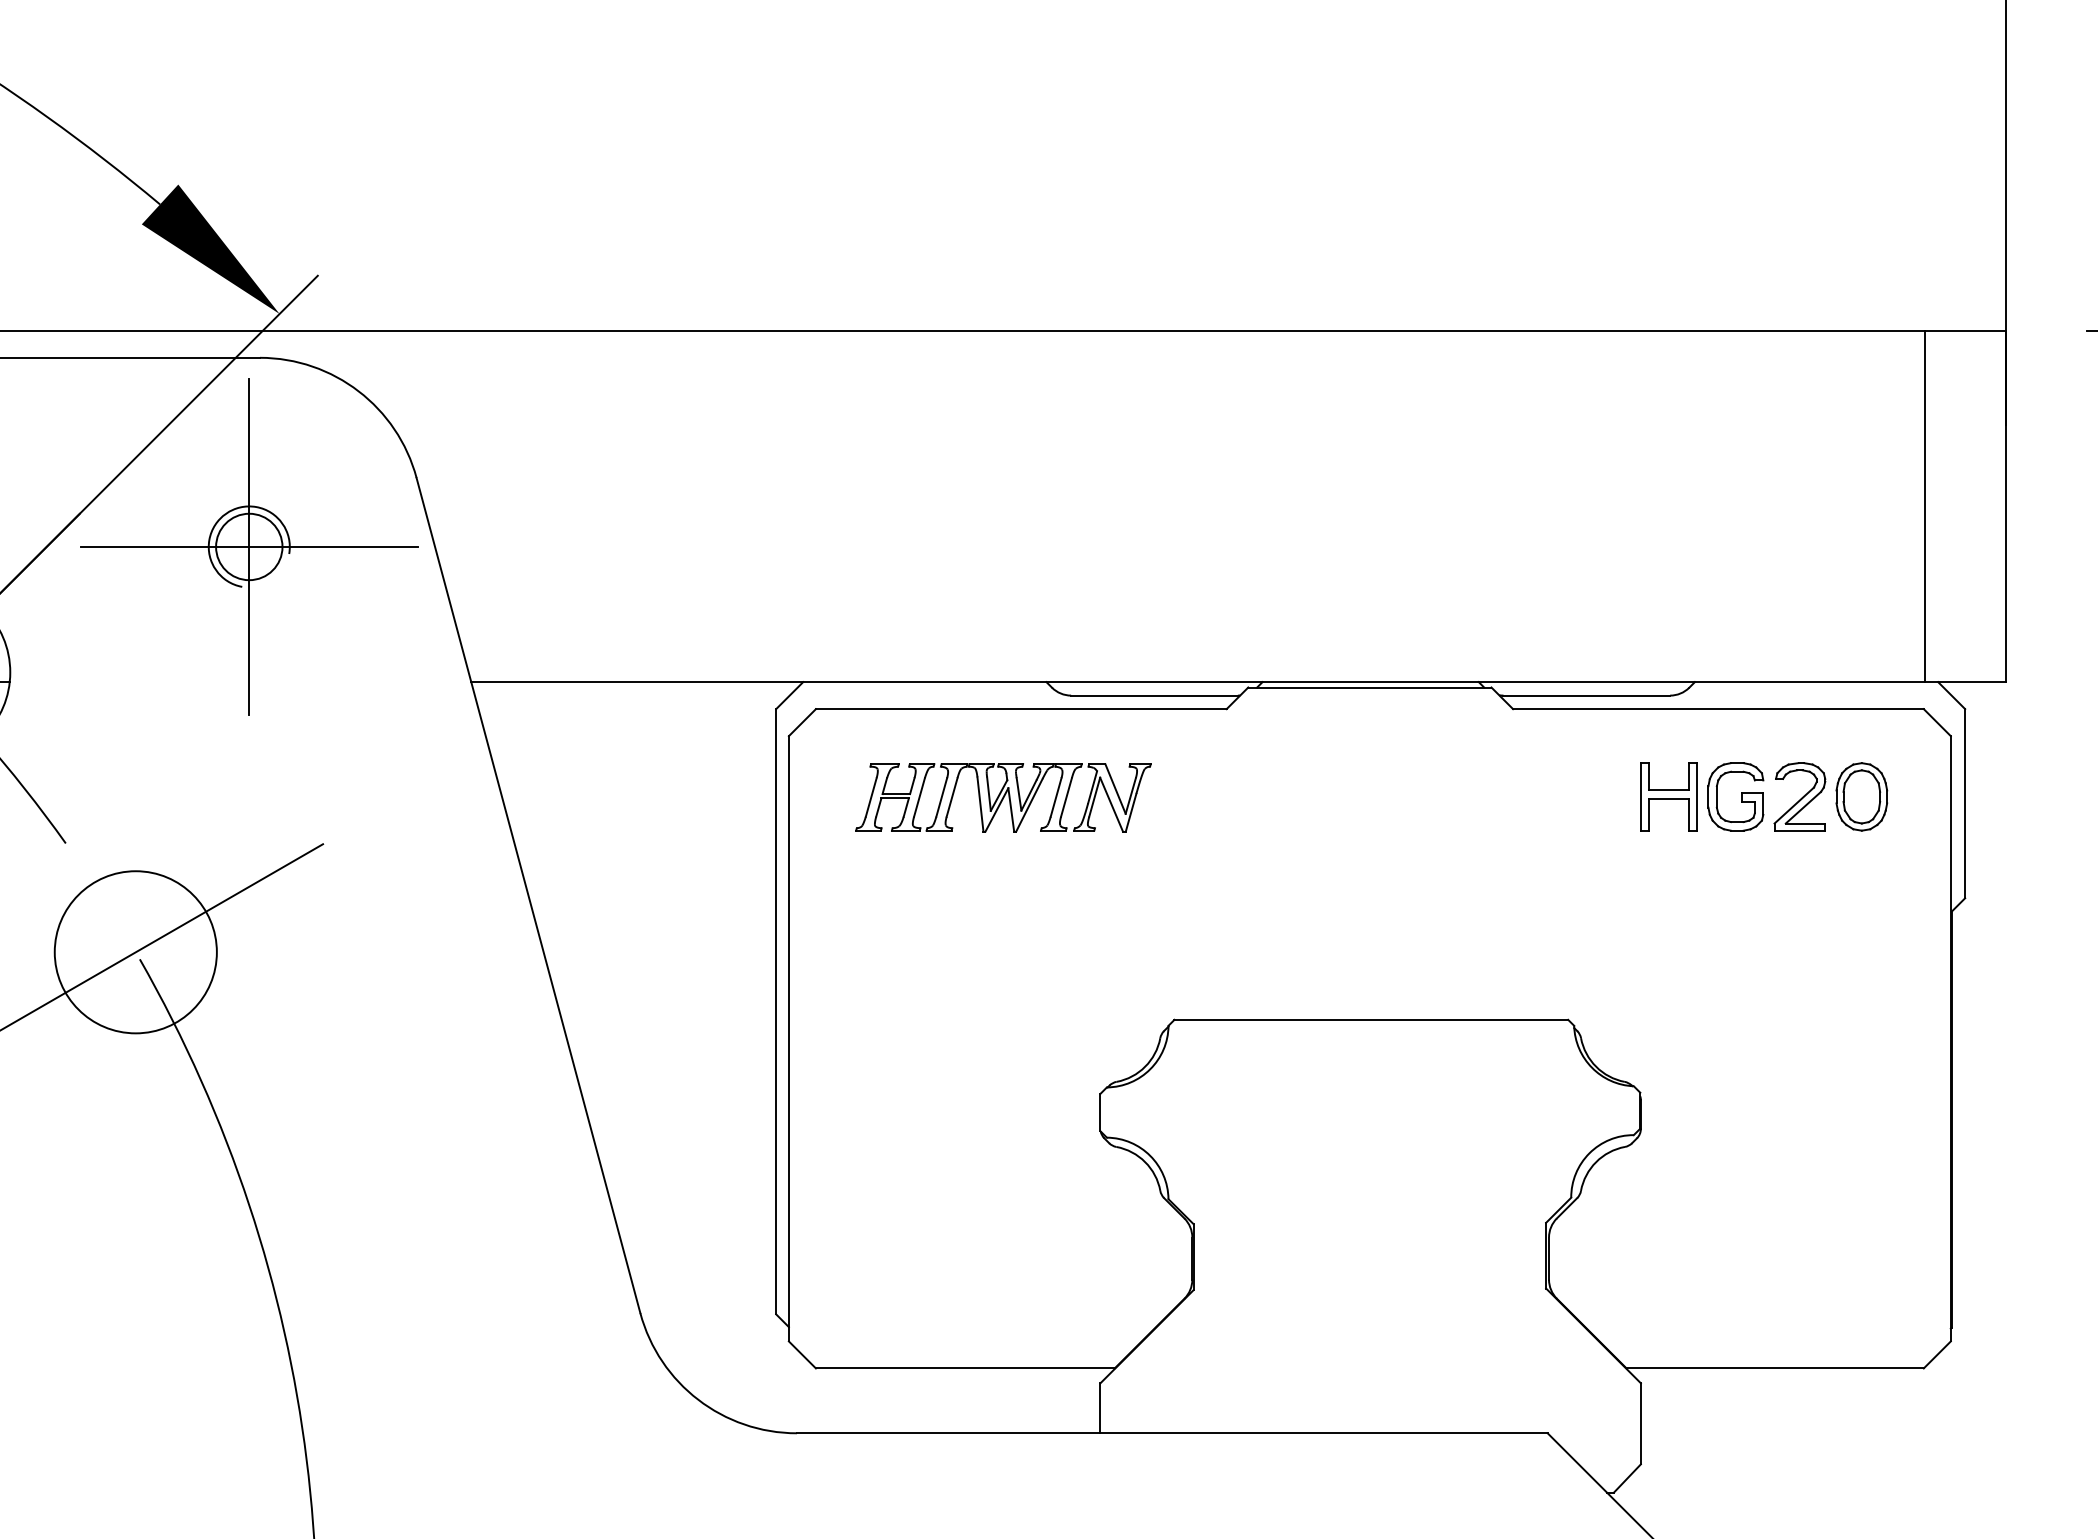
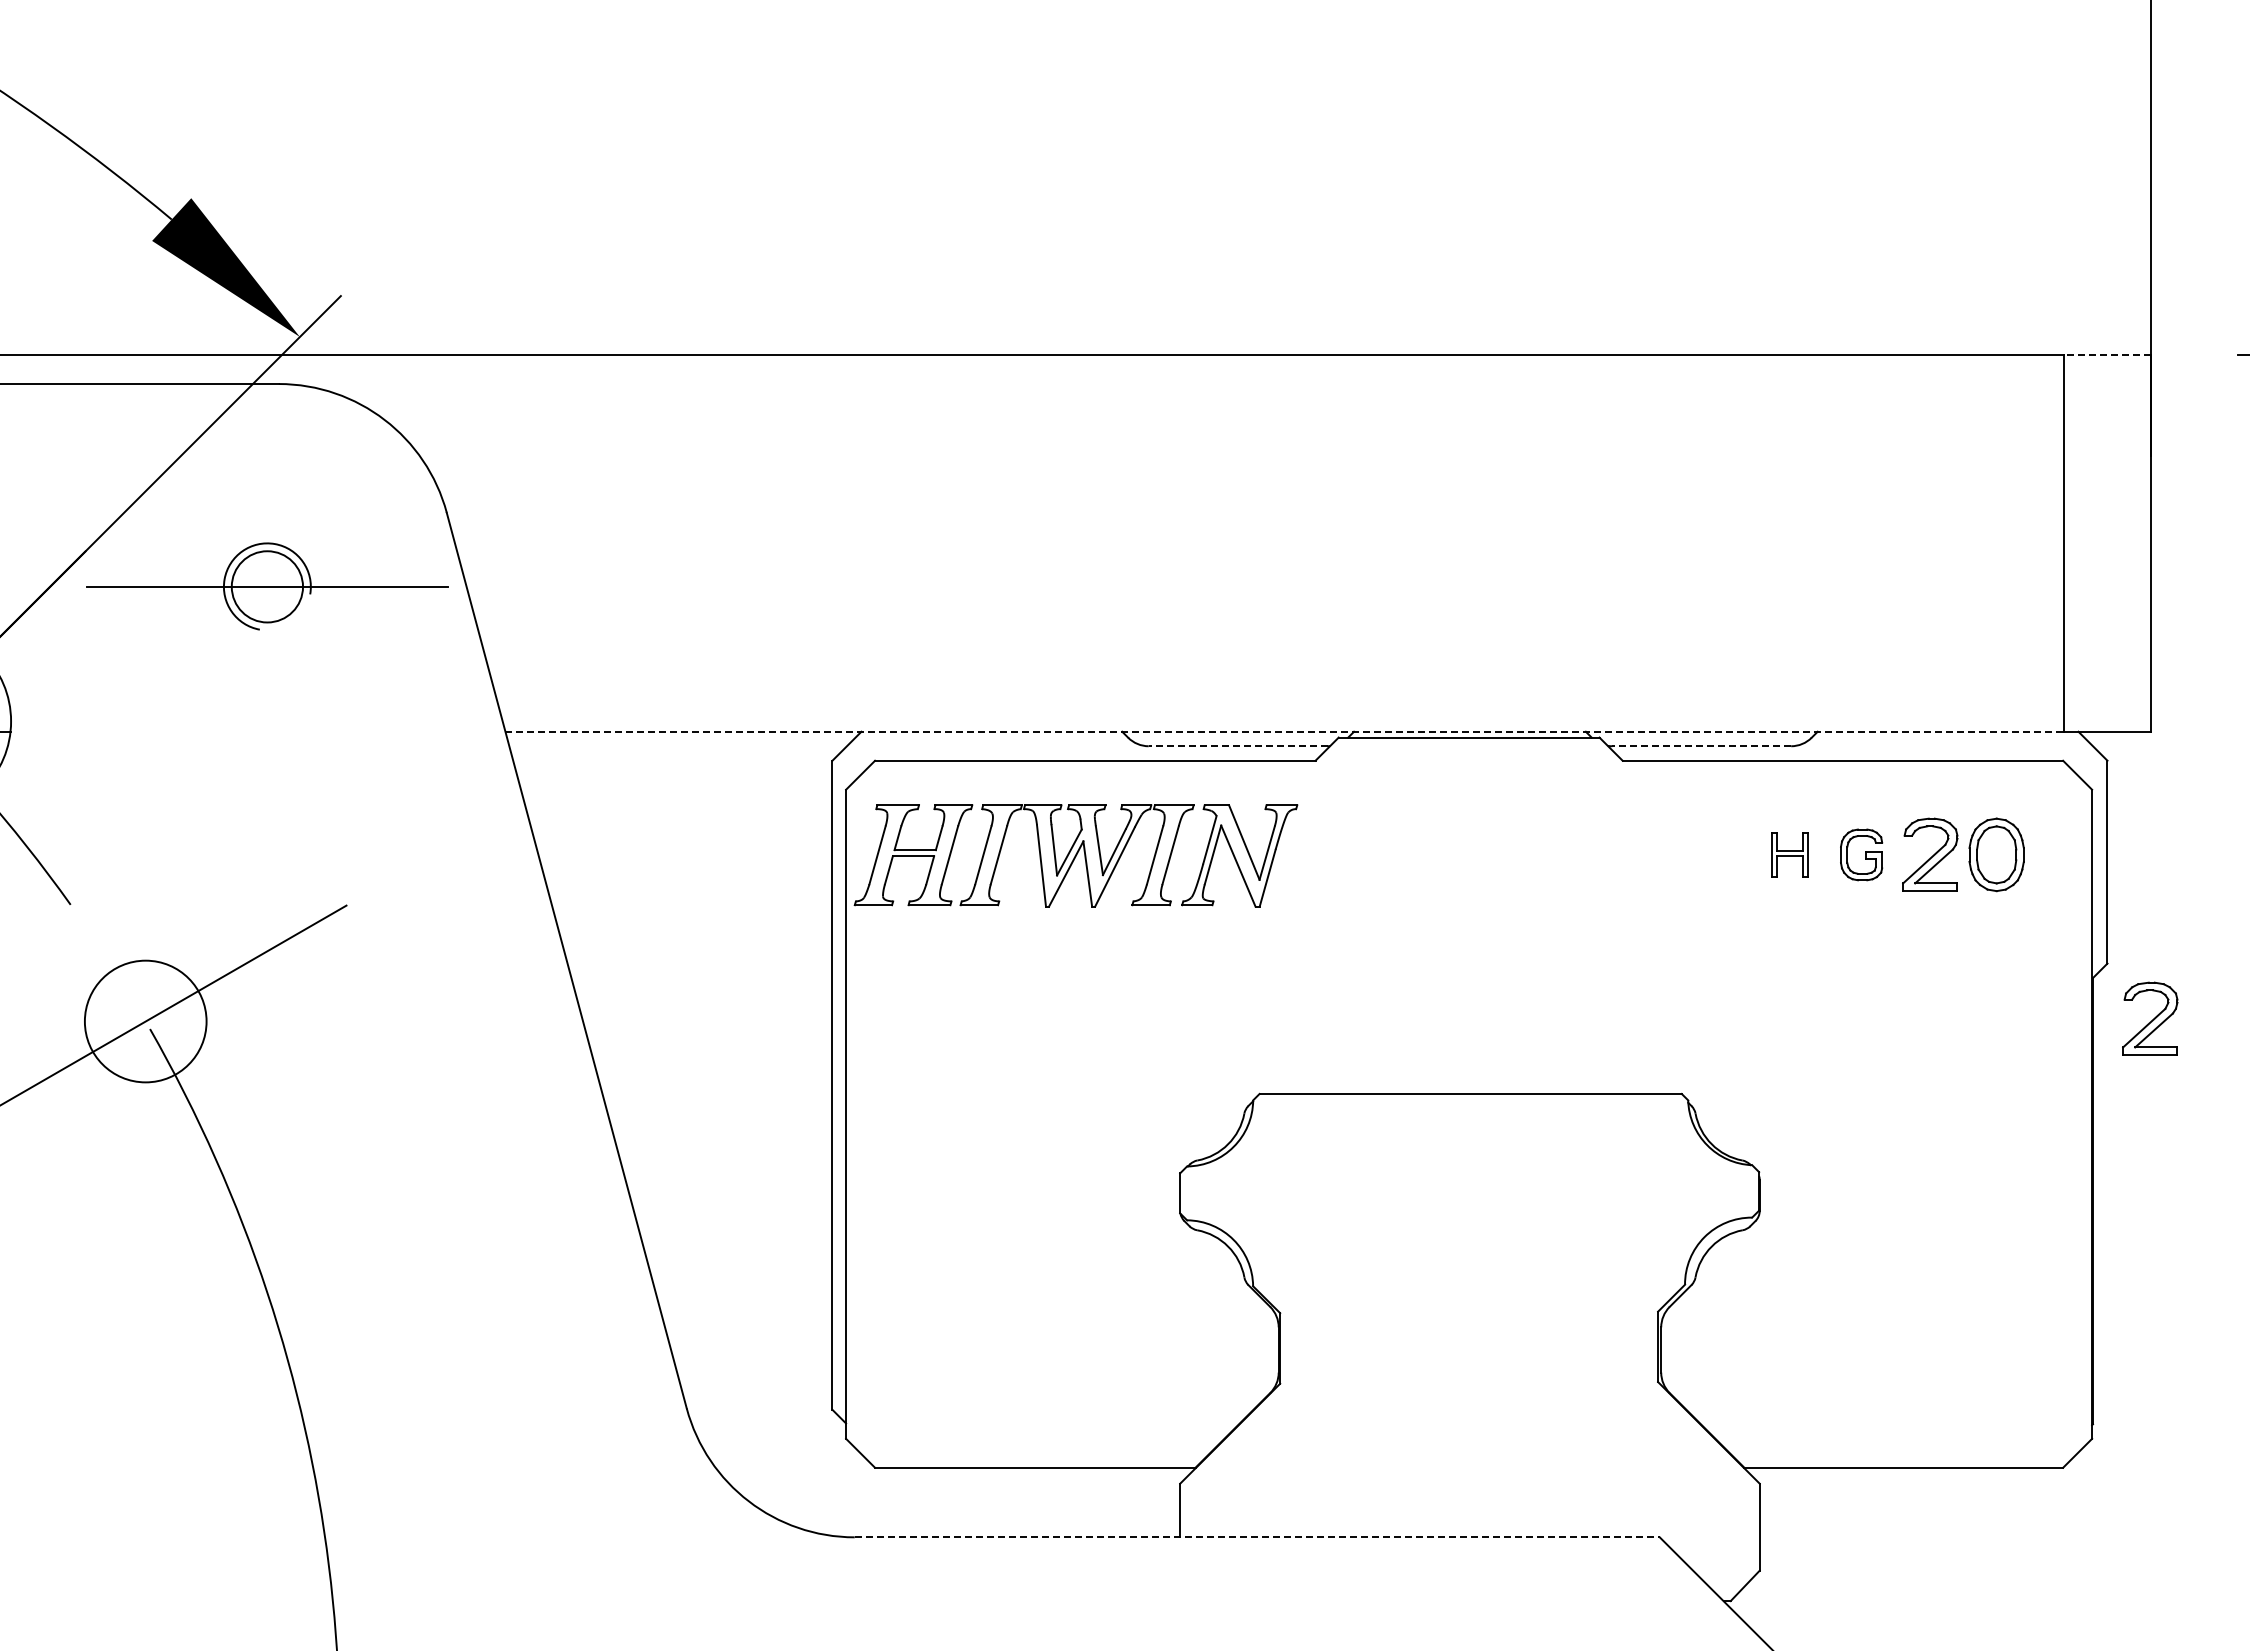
line: (1964, 331) -> (2106, 355), solid -> dashed
line: (249, 546) -> (267, 586), removed
line: (1198, 681) -> (1285, 731), solid -> dashed
line: (1153, 695) -> (1237, 746), solid -> dashed
line: (1586, 695) -> (1701, 746), solid -> dashed
part: (1668, 796) -> (1789, 854), size x0.6
part: (1735, 796) -> (1861, 854), size x0.7
part: (1003, 797) -> (1076, 855), size x1.4
part: (2005, 949) -> (2150, 1018), added
circle: (135, 952) -> (145, 1021), size x0.7
line: (1172, 1433) -> (1257, 1537), solid -> dashed

